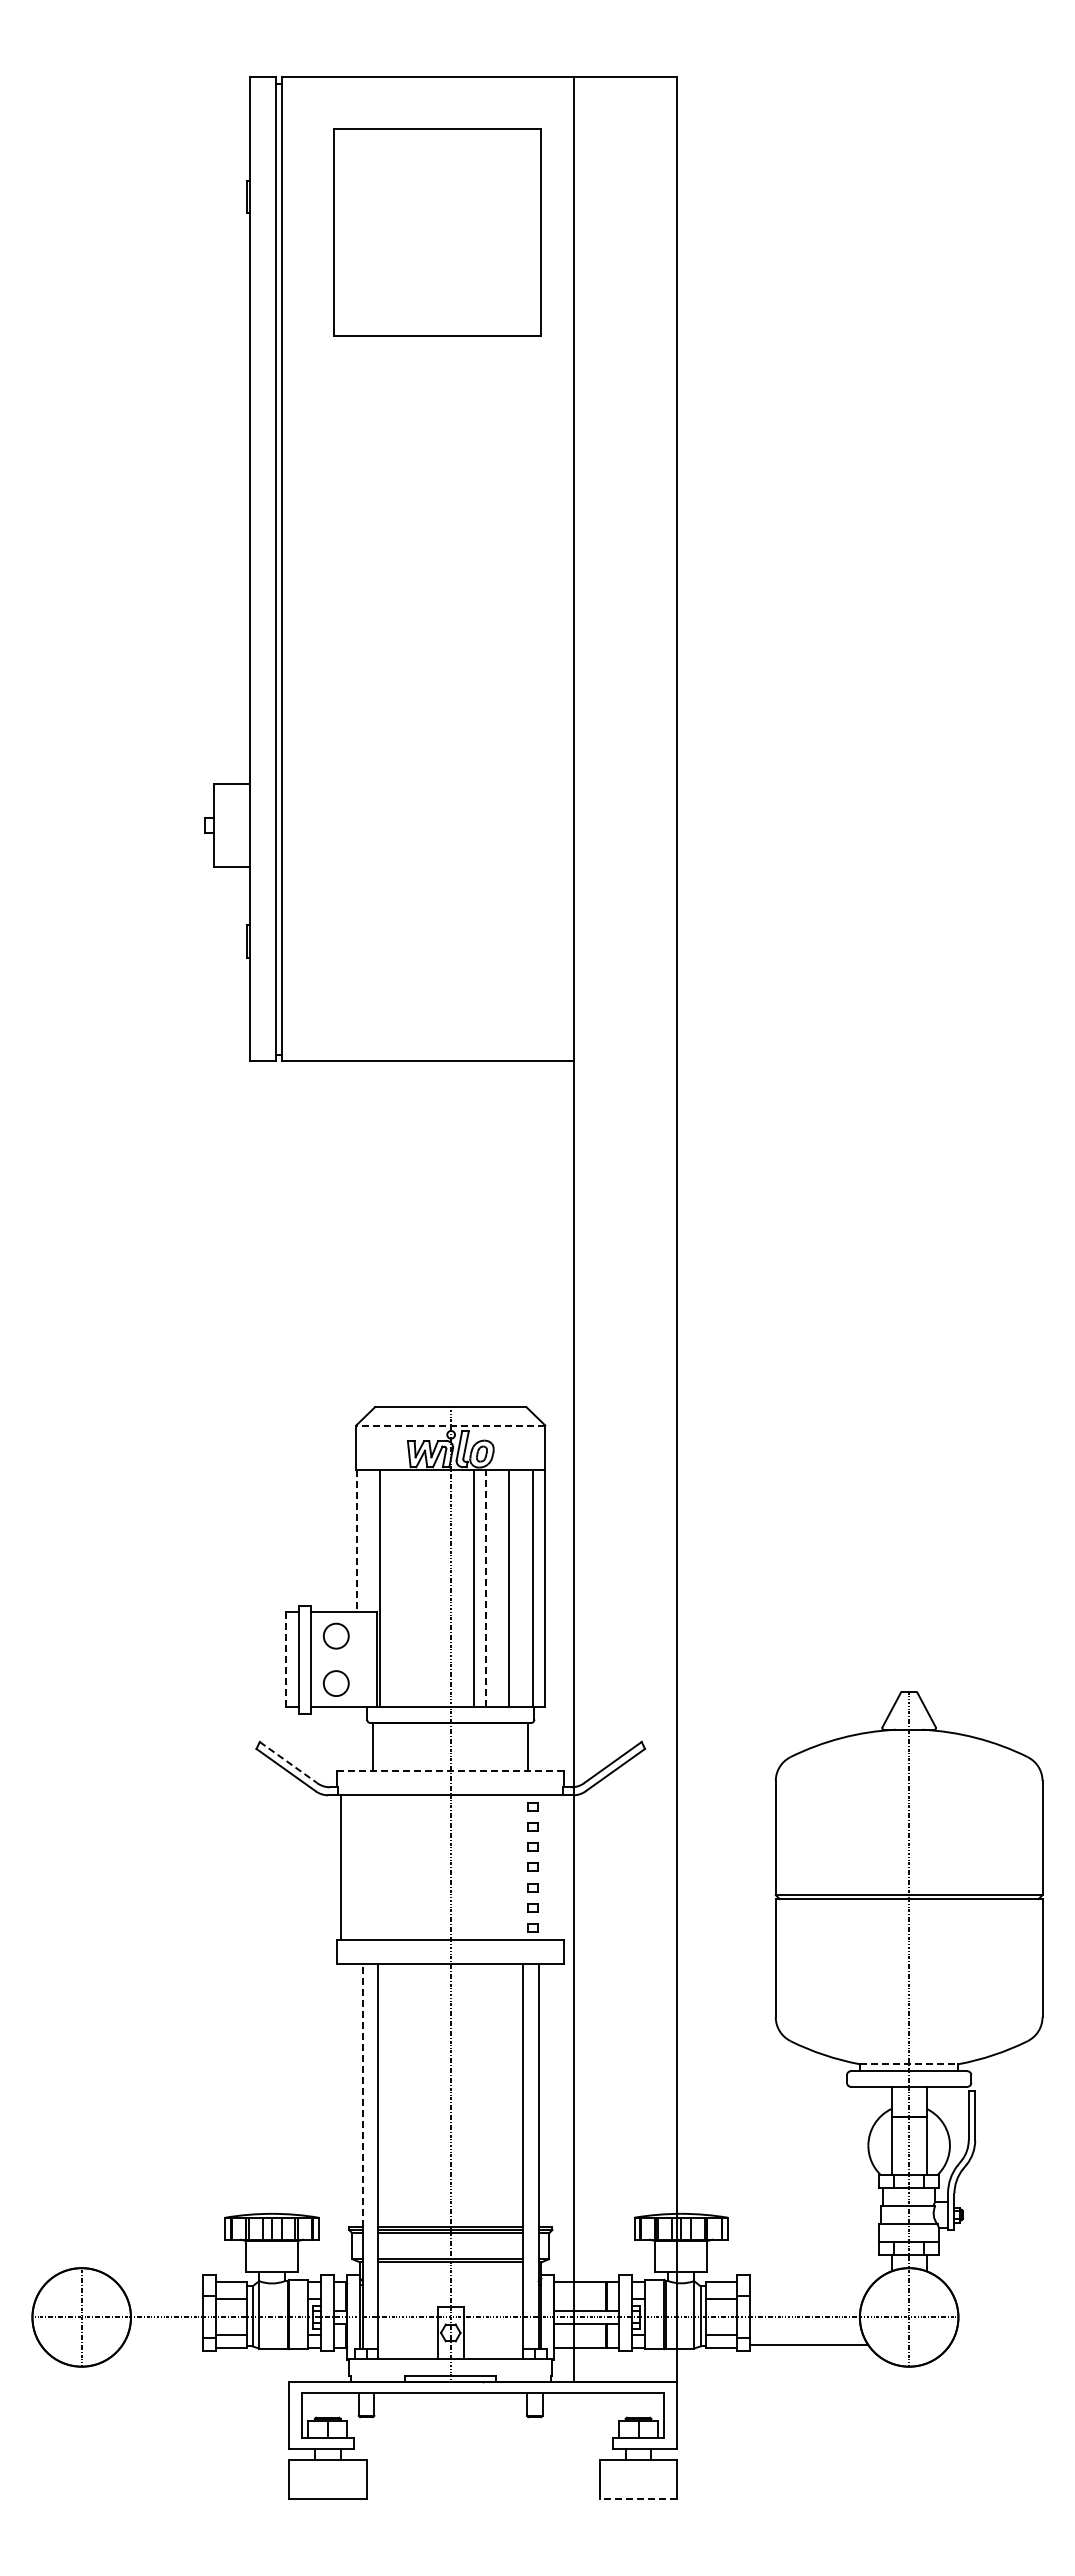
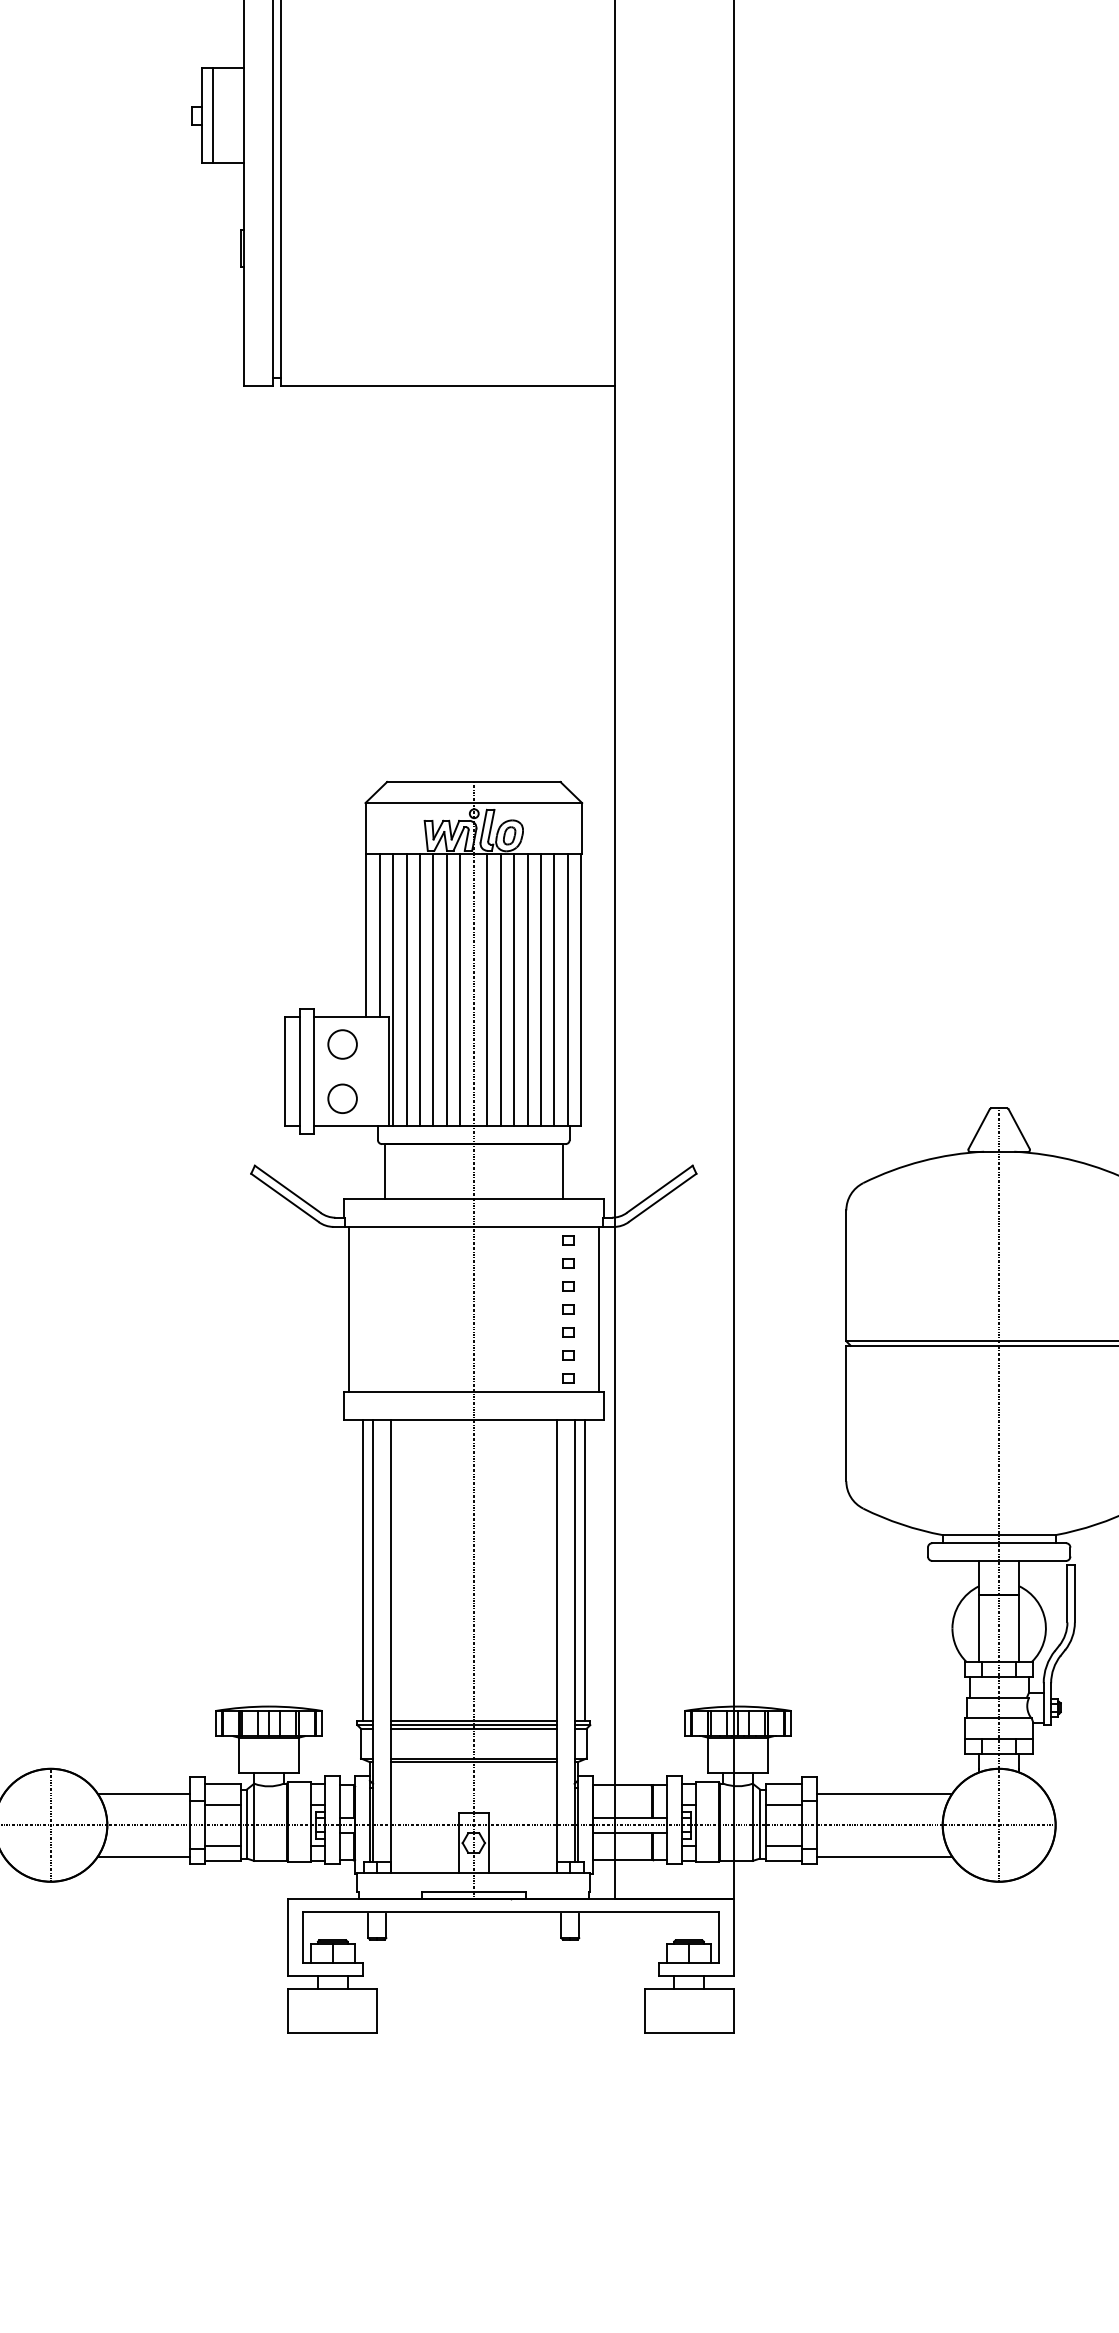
line: (222, 825) -> (212, 115), added
line: (450, 1425) -> (473, 803), dashed -> solid
line: (357, 1541) -> (366, 935), dashed -> solid
line: (368, 1541) -> (379, 935), added
line: (392, 1588) -> (407, 989), added
line: (403, 1588) -> (419, 989), added
line: (415, 1588) -> (433, 989), added
line: (427, 1588) -> (447, 989), added
line: (438, 1588) -> (459, 989), added
line: (462, 1588) -> (487, 989), added
line: (485, 1588) -> (513, 989), dashed -> solid
line: (497, 1588) -> (527, 989), added
line: (521, 1588) -> (554, 989), added
line: (286, 1659) -> (285, 1071), dashed -> solid
line: (288, 1762) -> (287, 1189), dashed -> solid
line: (451, 1771) -> (474, 1199), dashed -> solid
line: (560, 1867) -> (599, 1309), added
line: (909, 2064) -> (999, 1535), dashed -> solid
line: (353, 2094) -> (362, 1569), added
line: (547, 2094) -> (584, 1569), added
line: (362, 2095) -> (372, 1570), dashed -> solid
line: (162, 2289) -> (143, 1793), added
line: (808, 2289) -> (883, 1793), added
line: (162, 2344) -> (143, 1856), added
line: (638, 2498) -> (688, 2032), dashed -> solid

